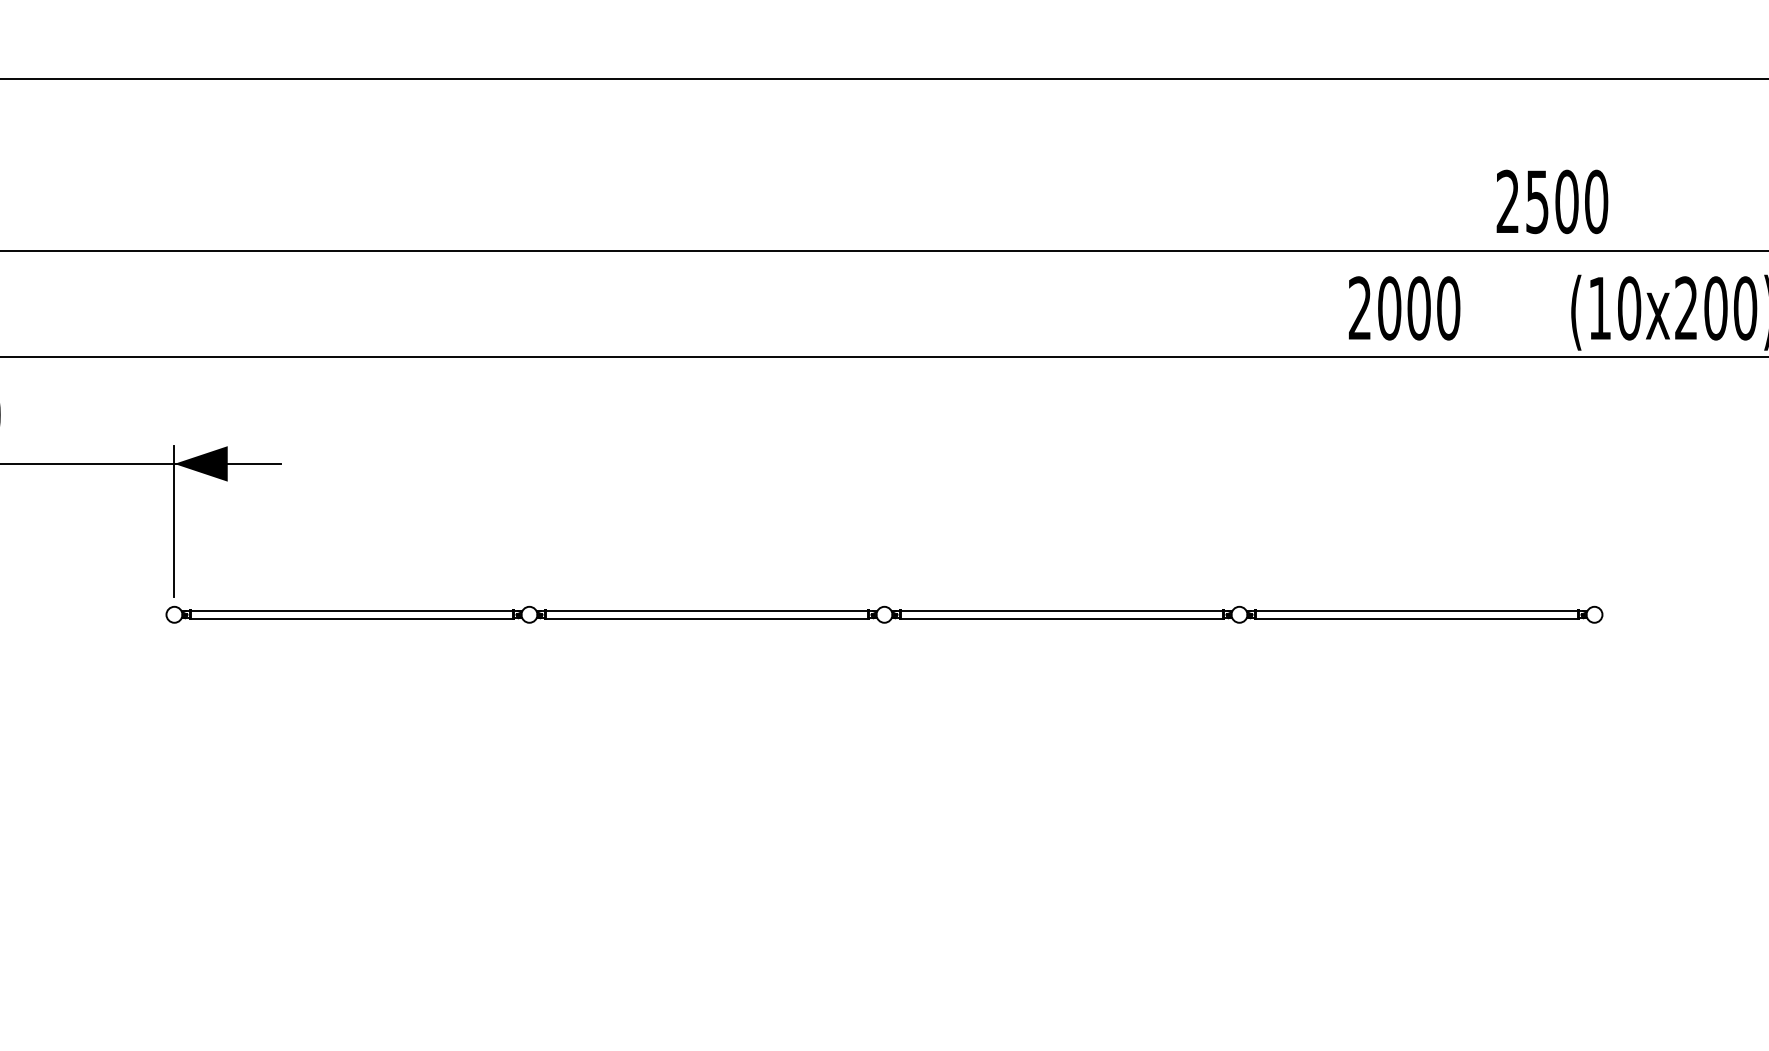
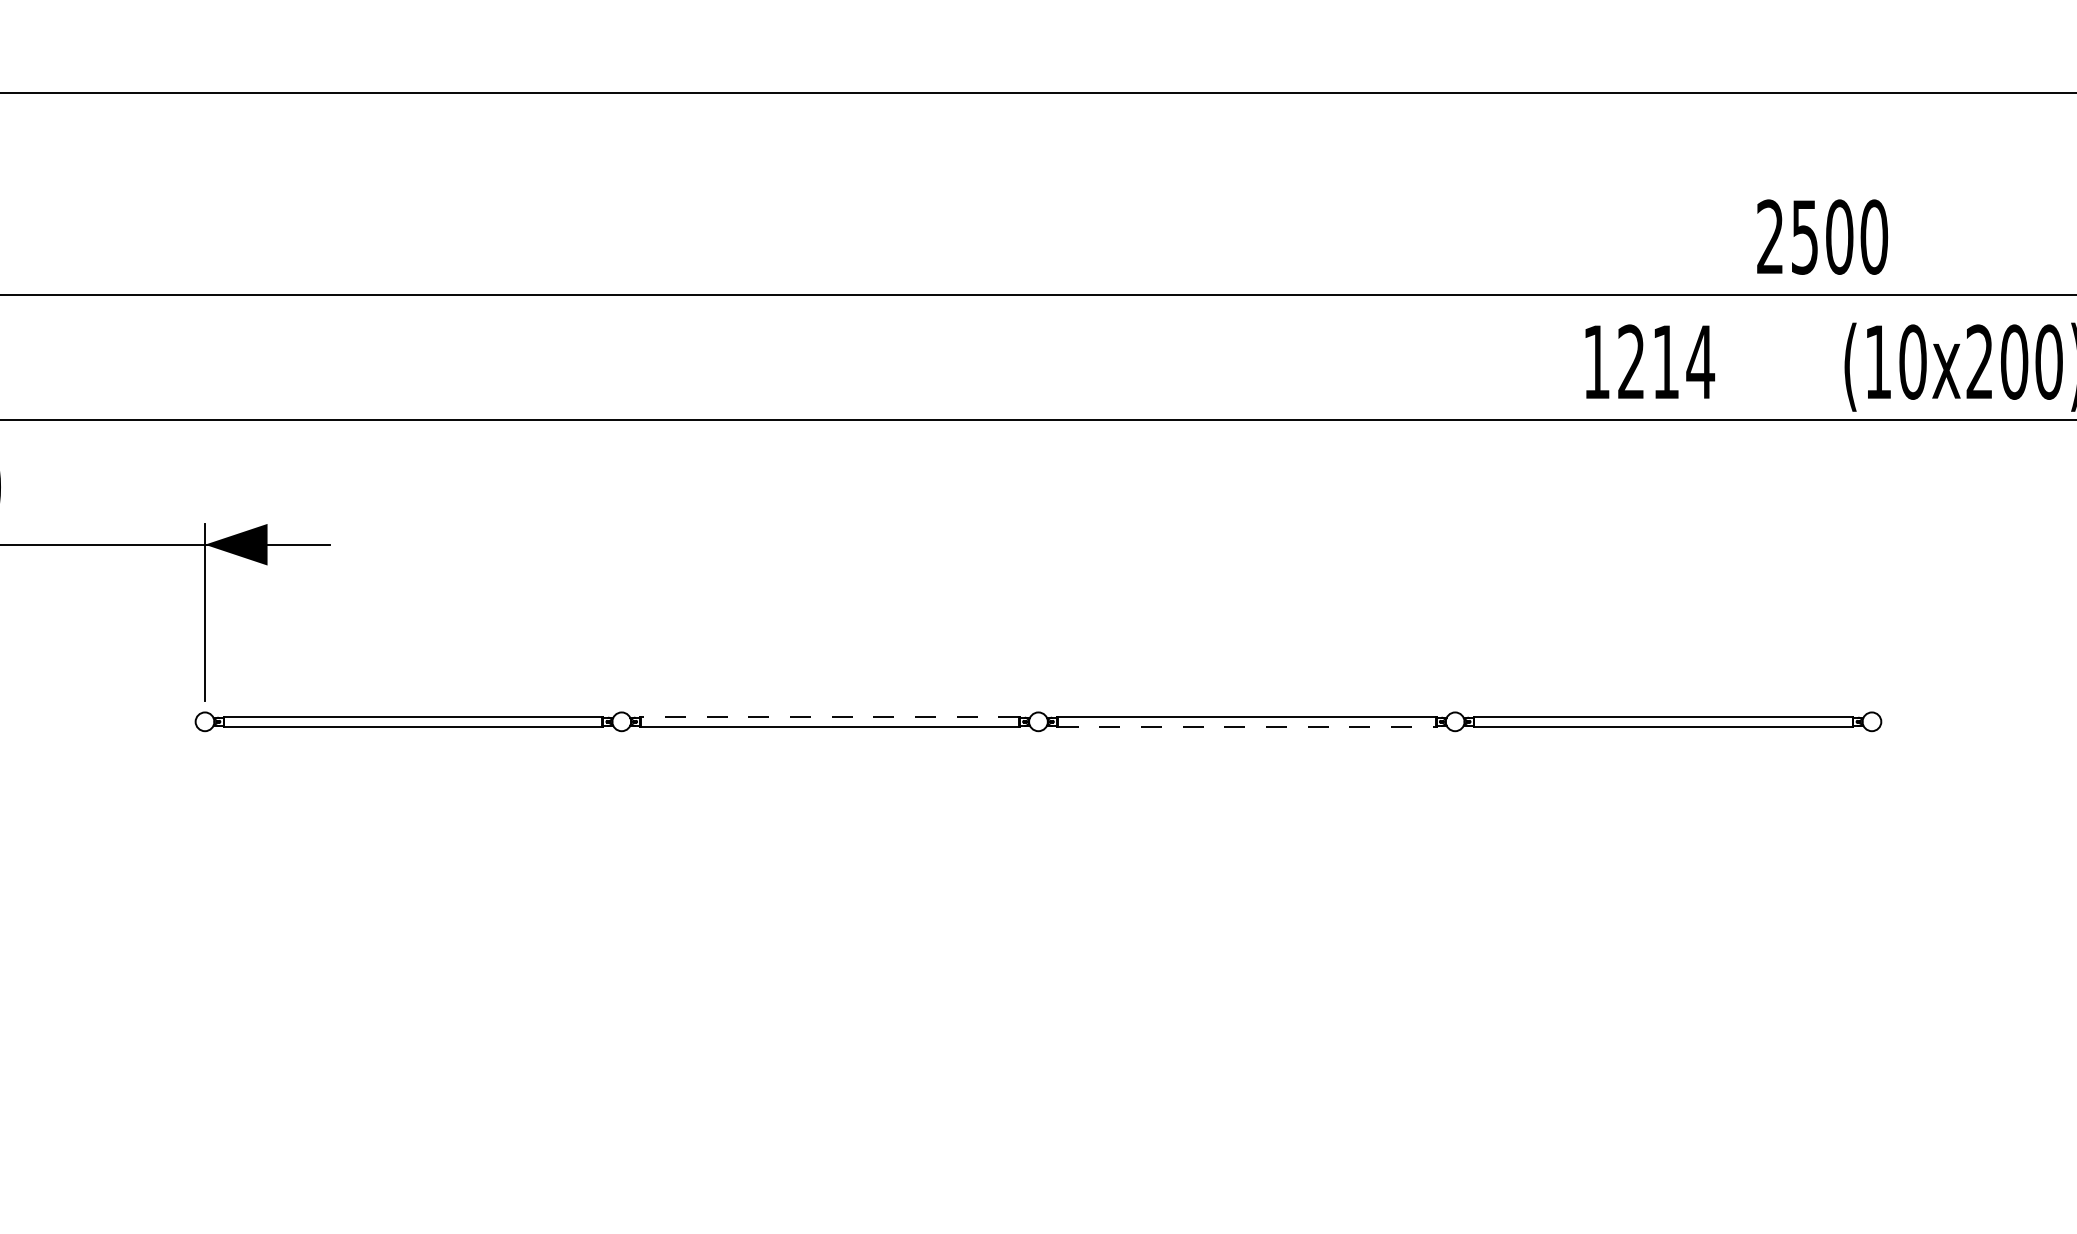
text: (1405, 307) -> (1649, 361), 2000 -> 1214
line: (706, 610) -> (829, 716), solid -> dashed
line: (1062, 618) -> (1247, 726), solid -> dashed

